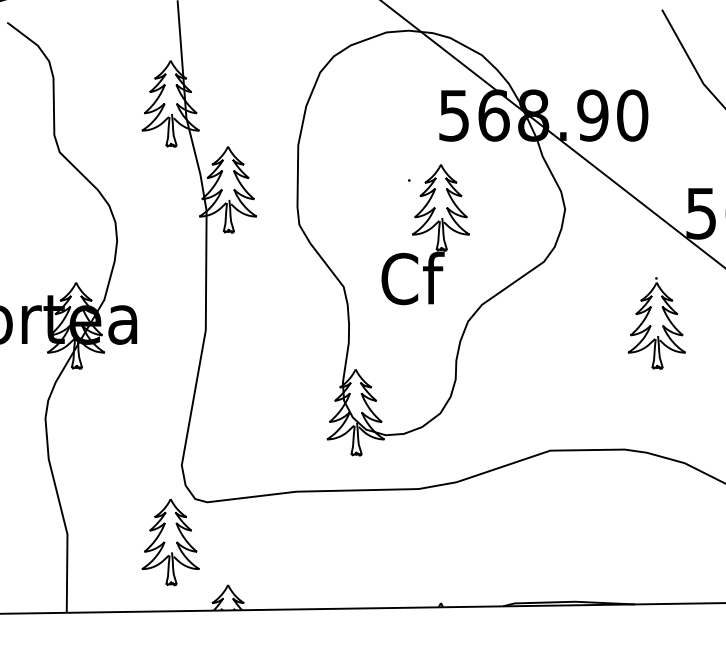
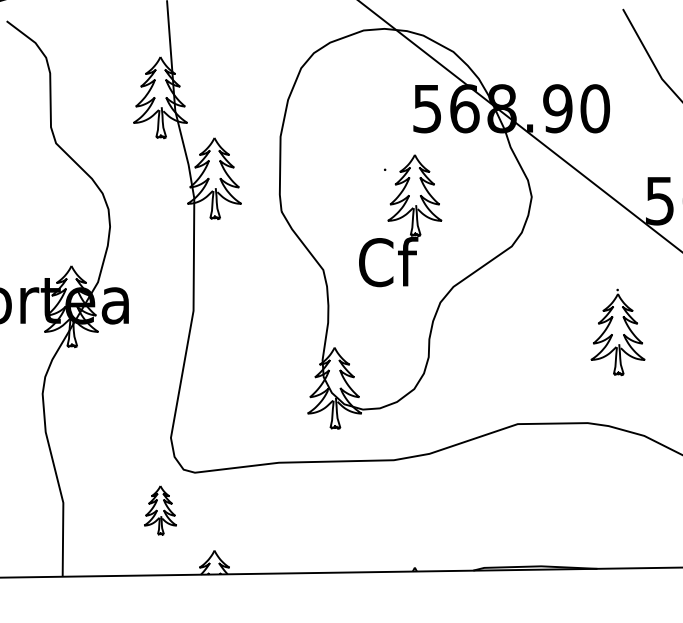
part: (656, 323) -> (617, 332), moved
part: (170, 542) -> (160, 510), size x0.6

